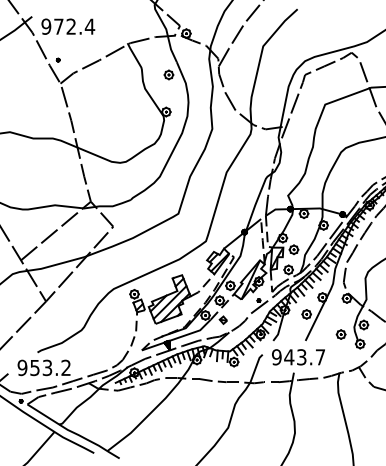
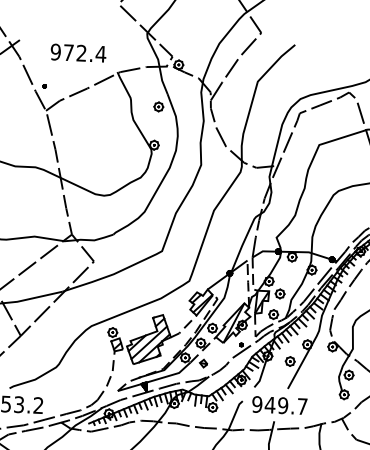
text: (68, 26) -> (78, 52), moved
part: (340, 334) -> (324, 383), removed
text: (301, 357) -> (282, 405), 943.7 -> 949.7

